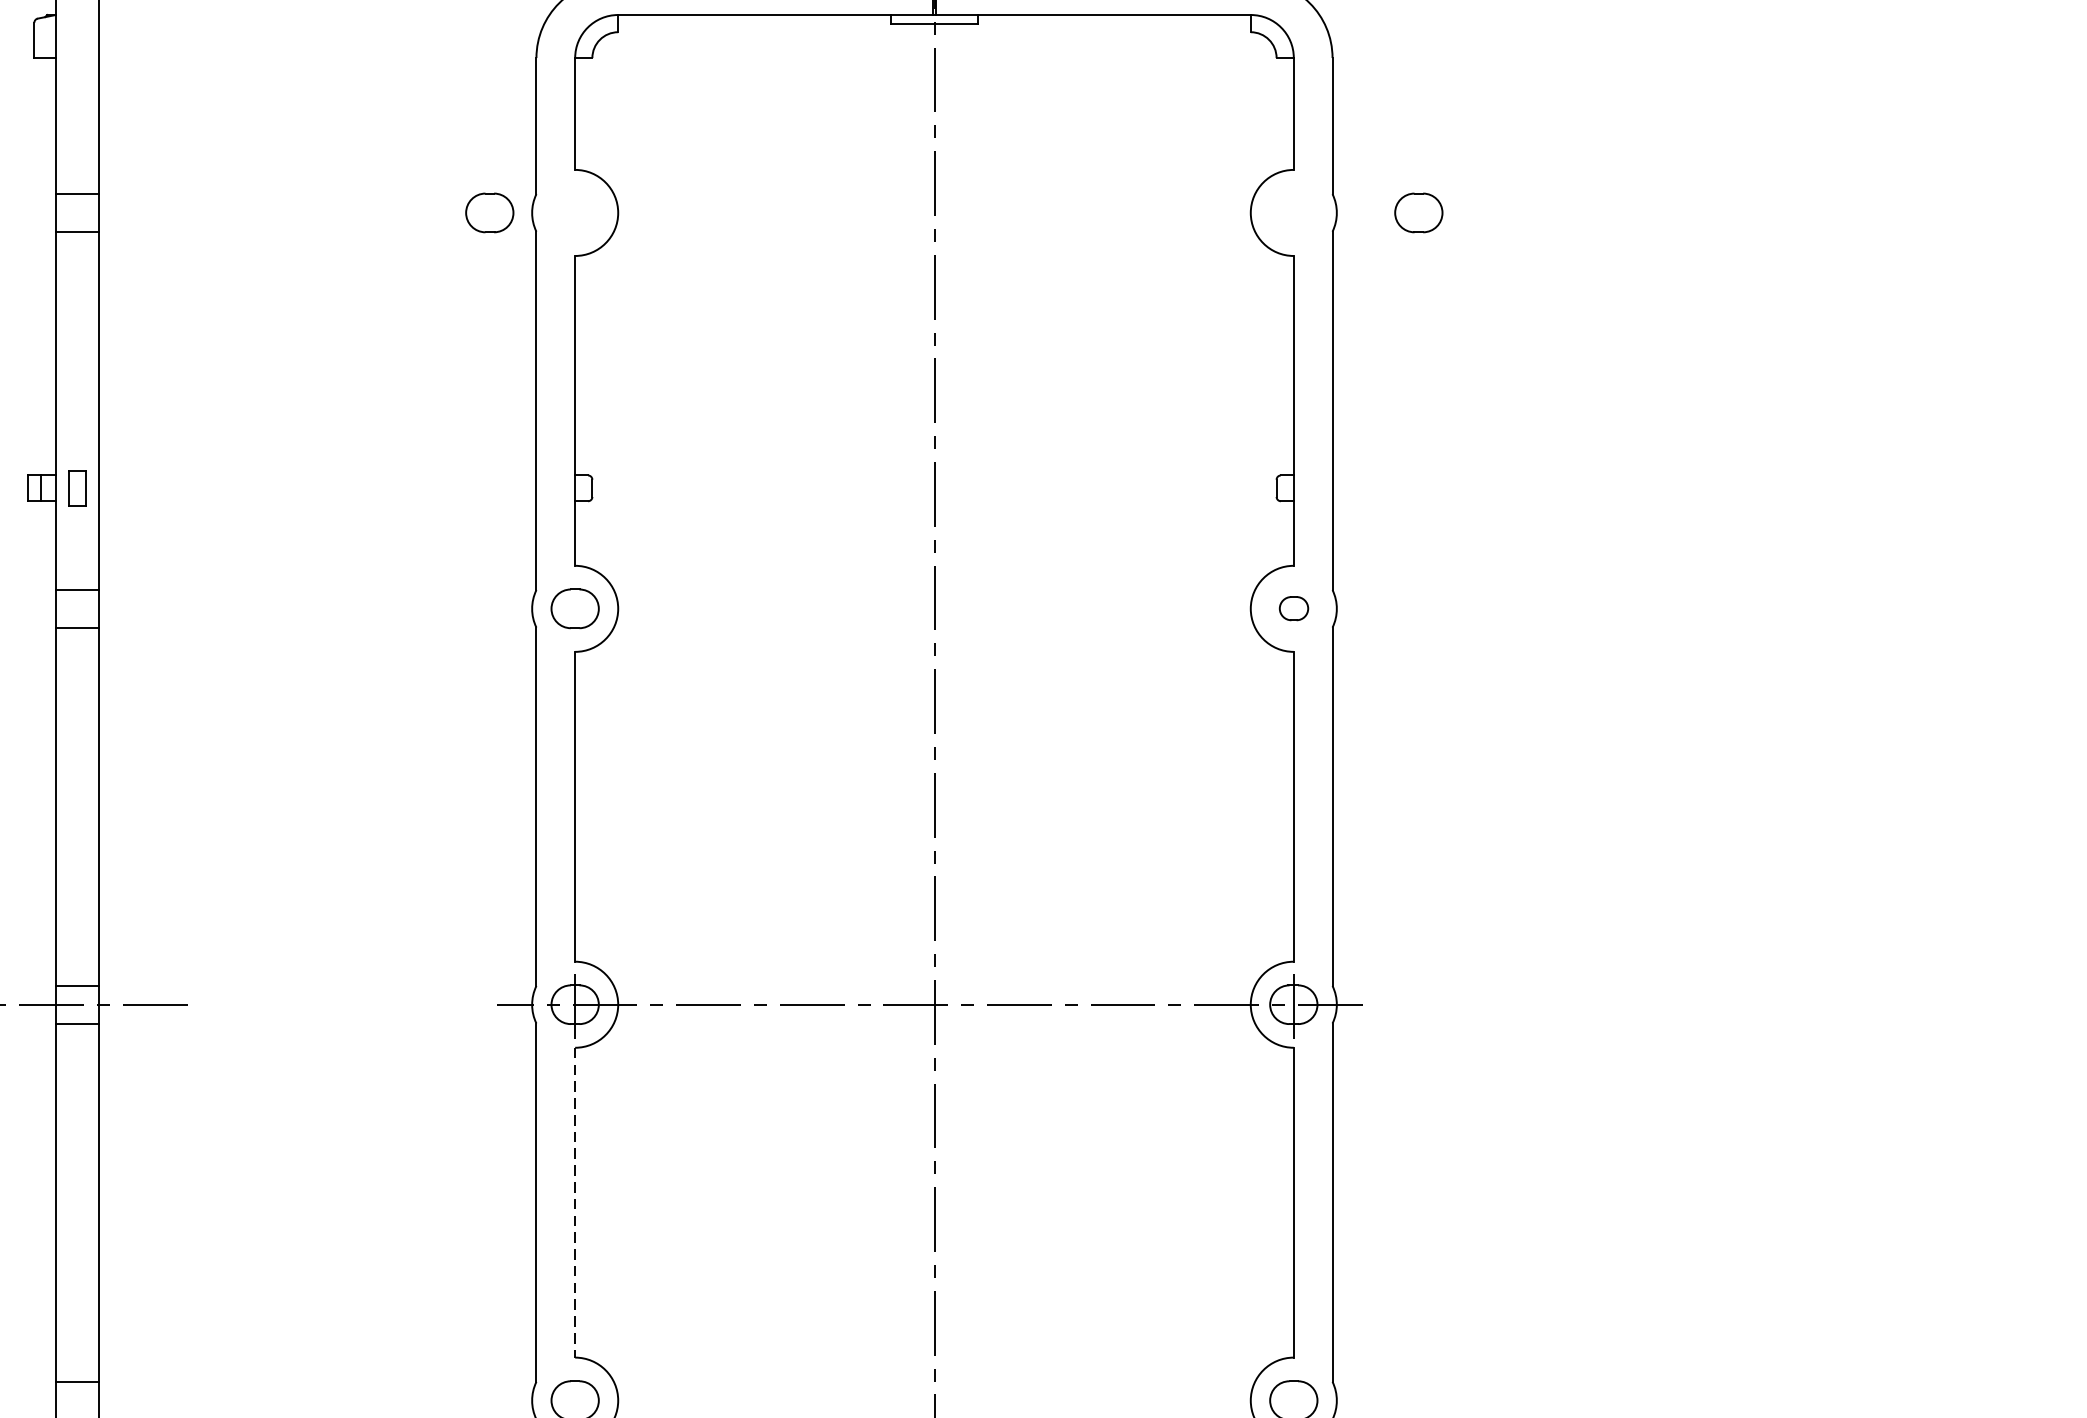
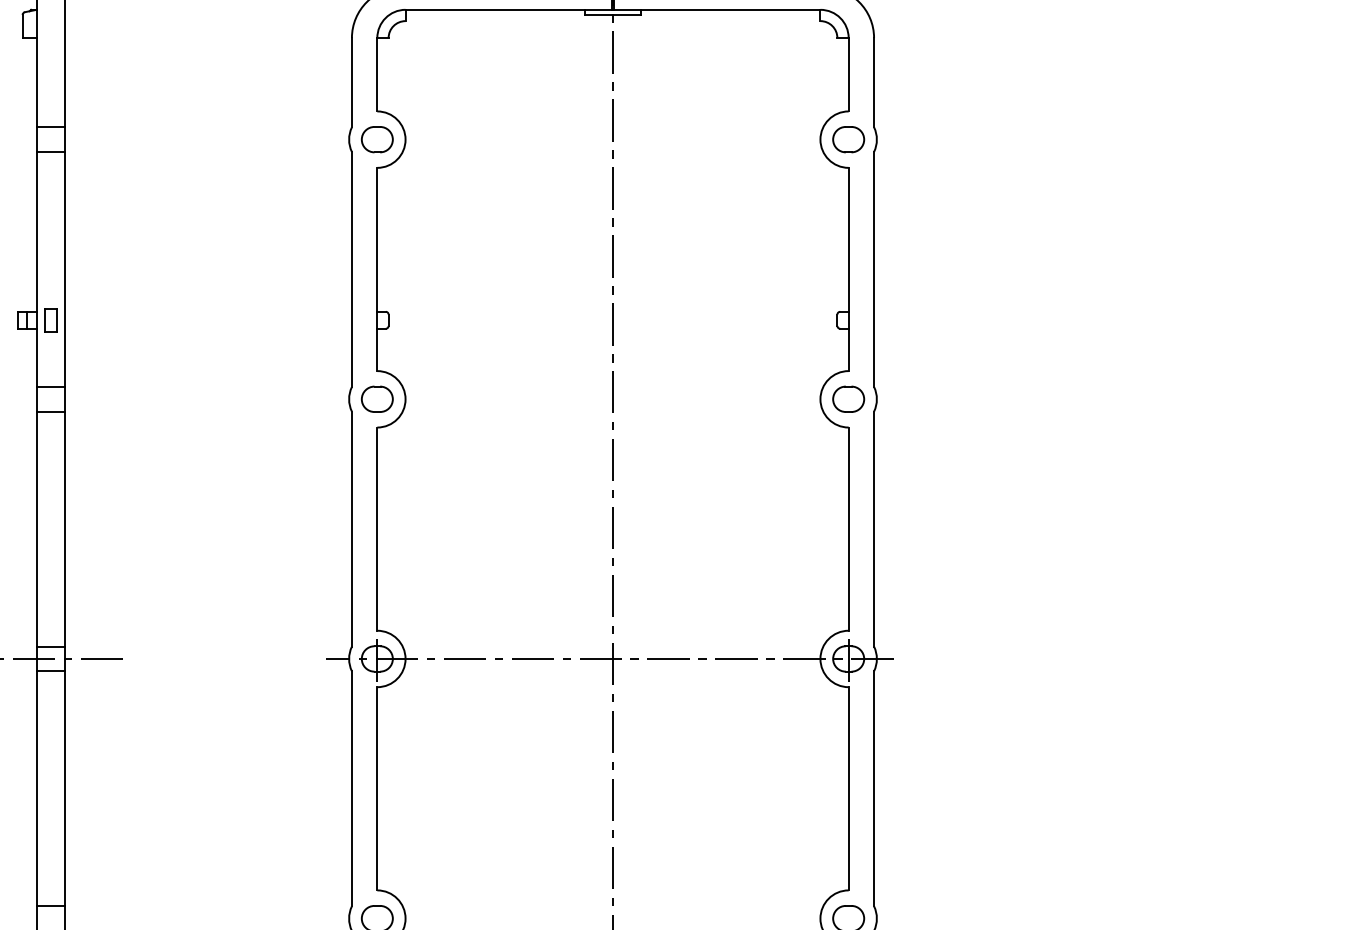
part: (488, 212) -> (376, 139), moved
part: (1418, 212) -> (848, 139), moved
part: (1293, 607) -> (848, 398), size x1.67
line: (575, 1202) -> (377, 788), dashed -> solid

